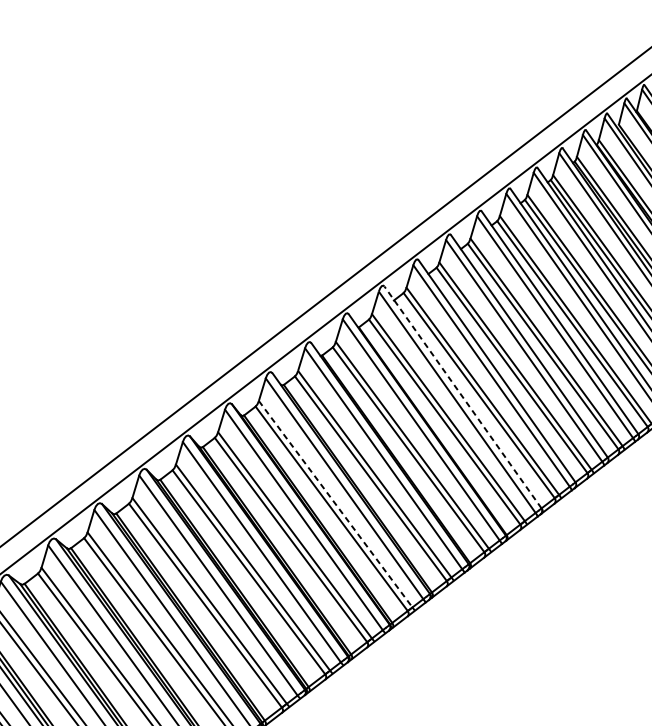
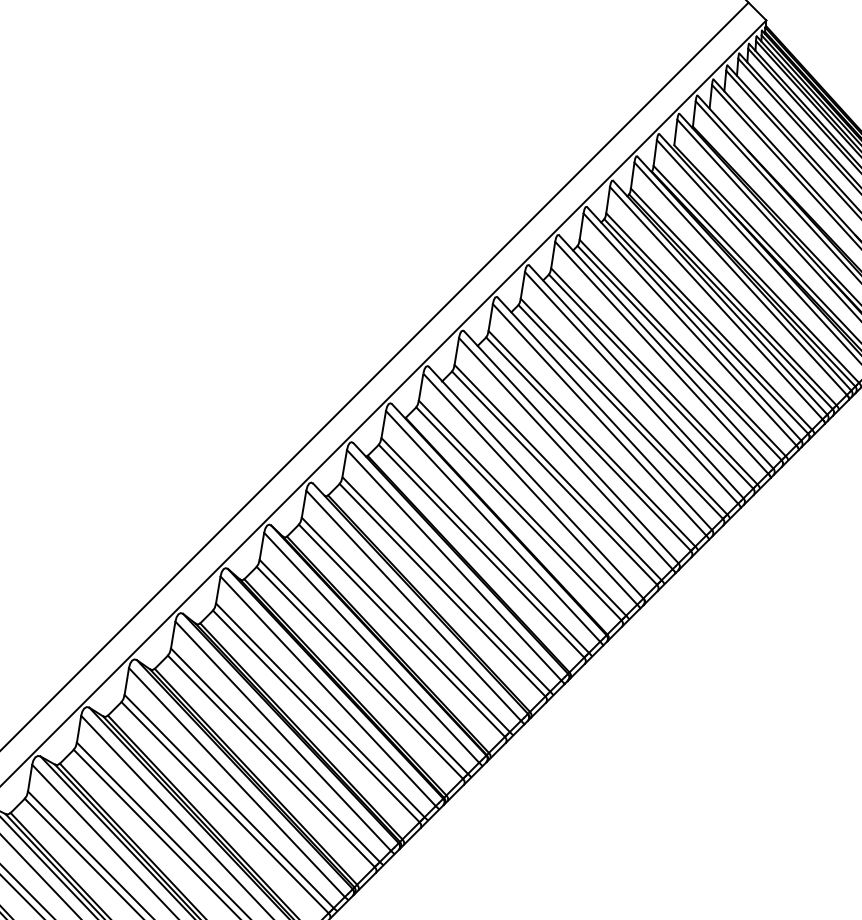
line: (463, 397) -> (536, 482), dashed -> solid
line: (336, 504) -> (406, 625), dashed -> solid

